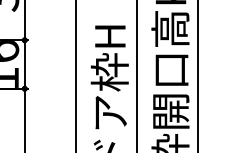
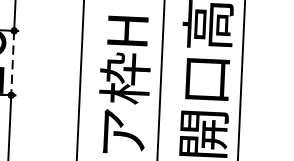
line: (24, 65) -> (12, 64), solid -> dashed

